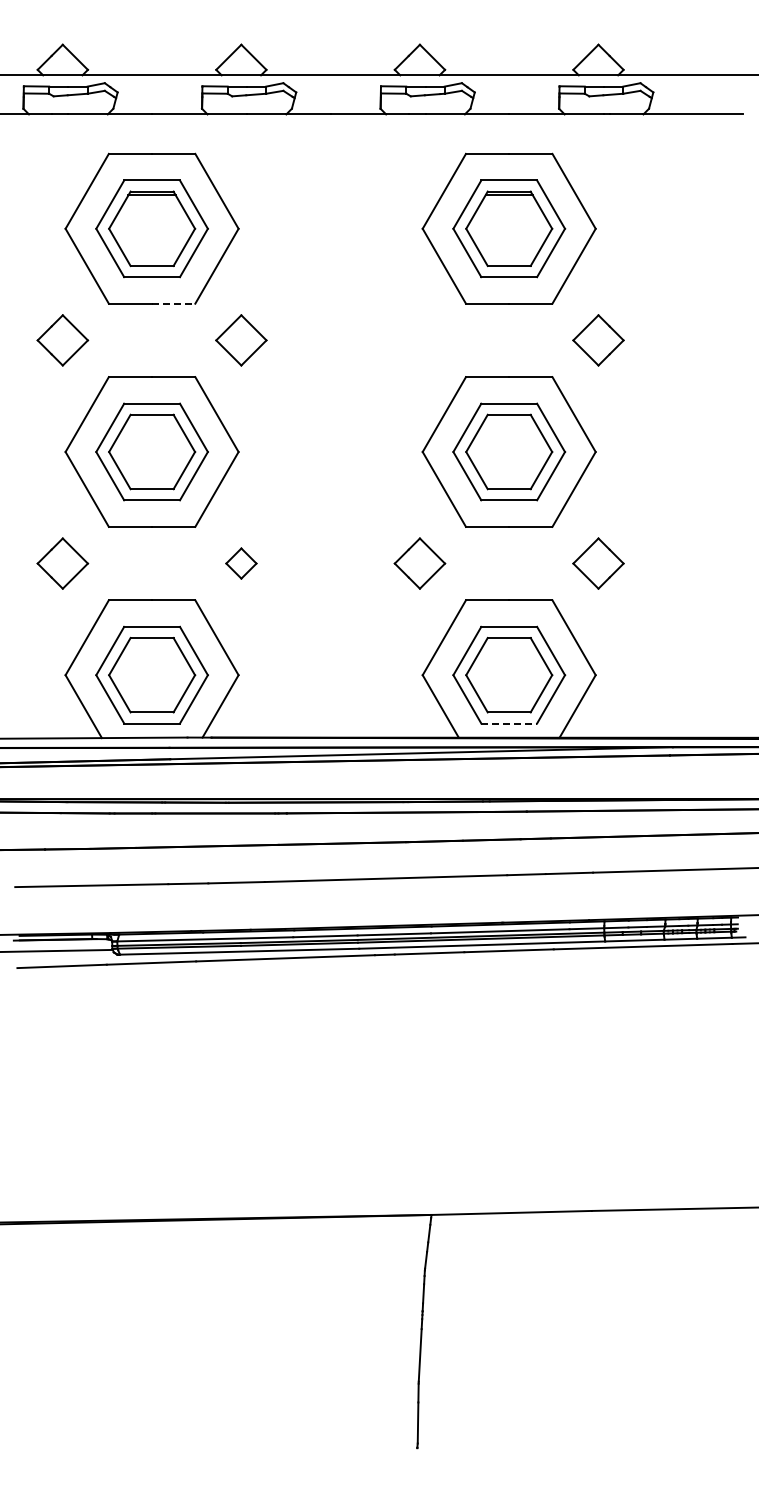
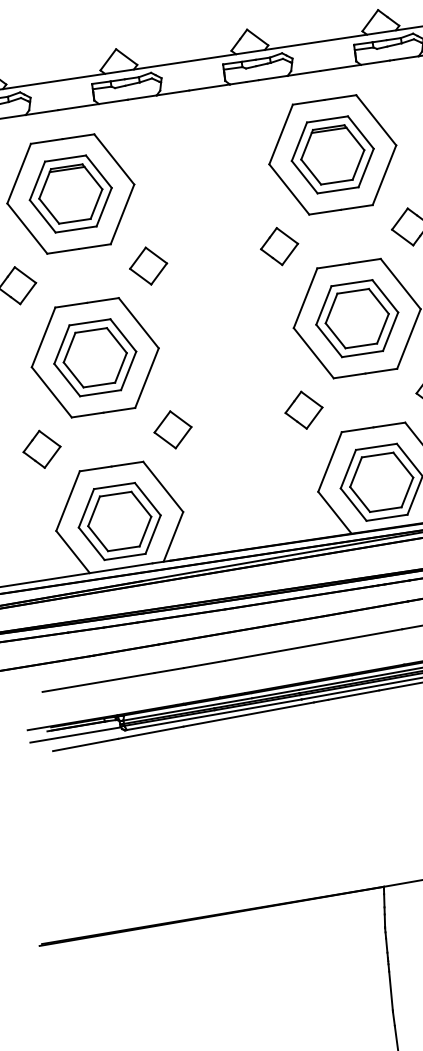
line: (173, 303) -> (94, 246), dashed -> solid
part: (419, 340) -> (279, 246), added
part: (241, 563) -> (173, 429), size x1.67
line: (509, 723) -> (387, 517), dashed -> solid

